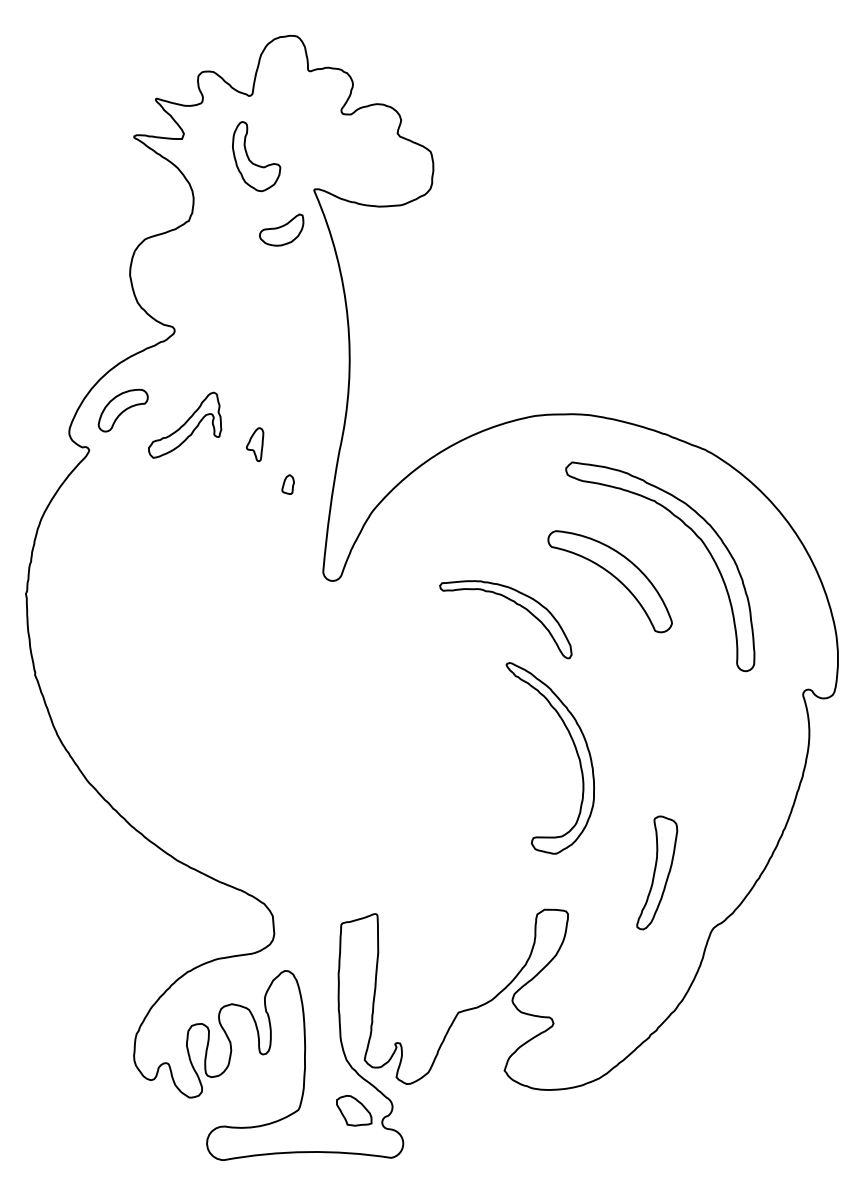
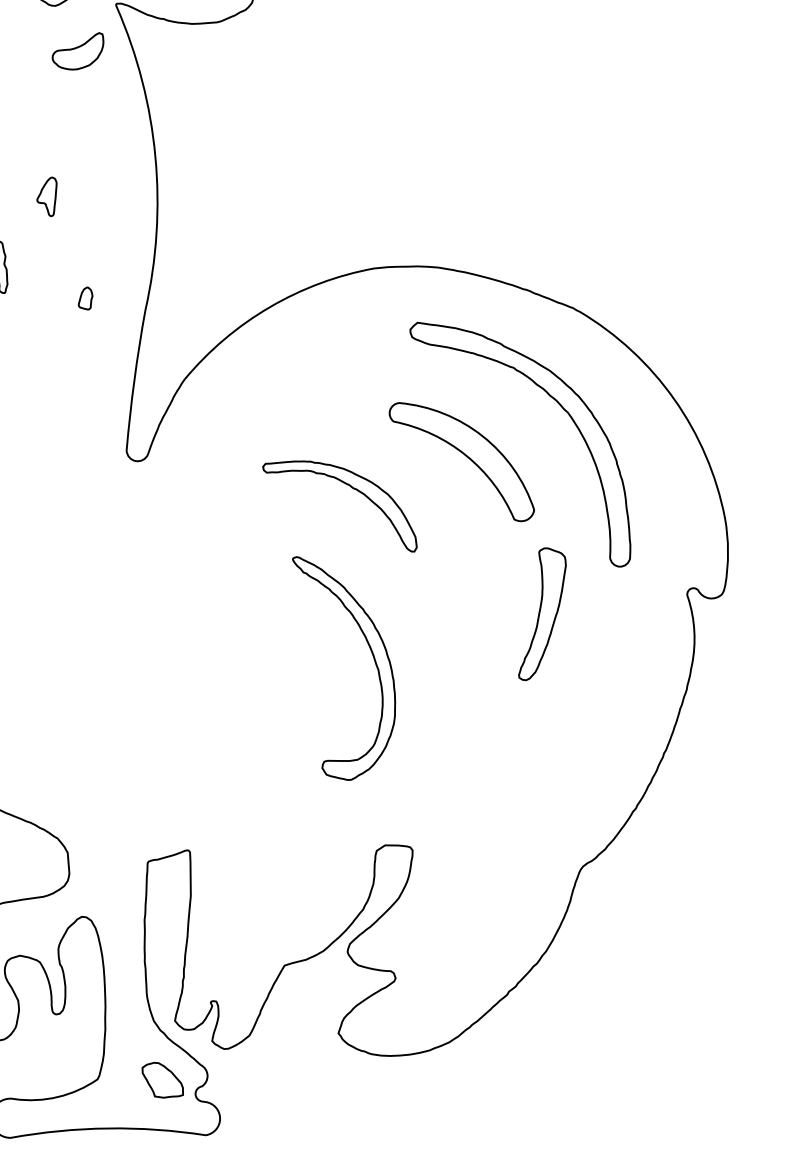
part: (255, 444) -> (47, 196), moved
part: (287, 484) -> (84, 298), moved
part: (575, 750) -> (373, 659), moved
part: (657, 872) -> (542, 613), moved

